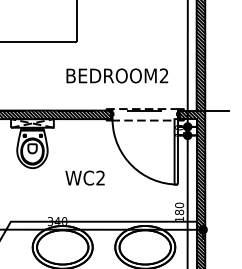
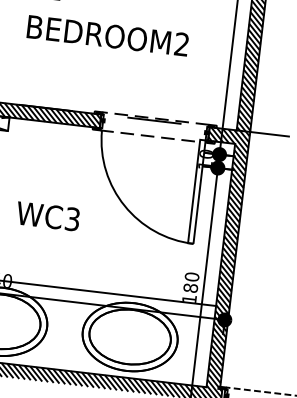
text: (117, 75) -> (108, 35), moved
text: (100, 178) -> (72, 219), WC2 -> WC3

